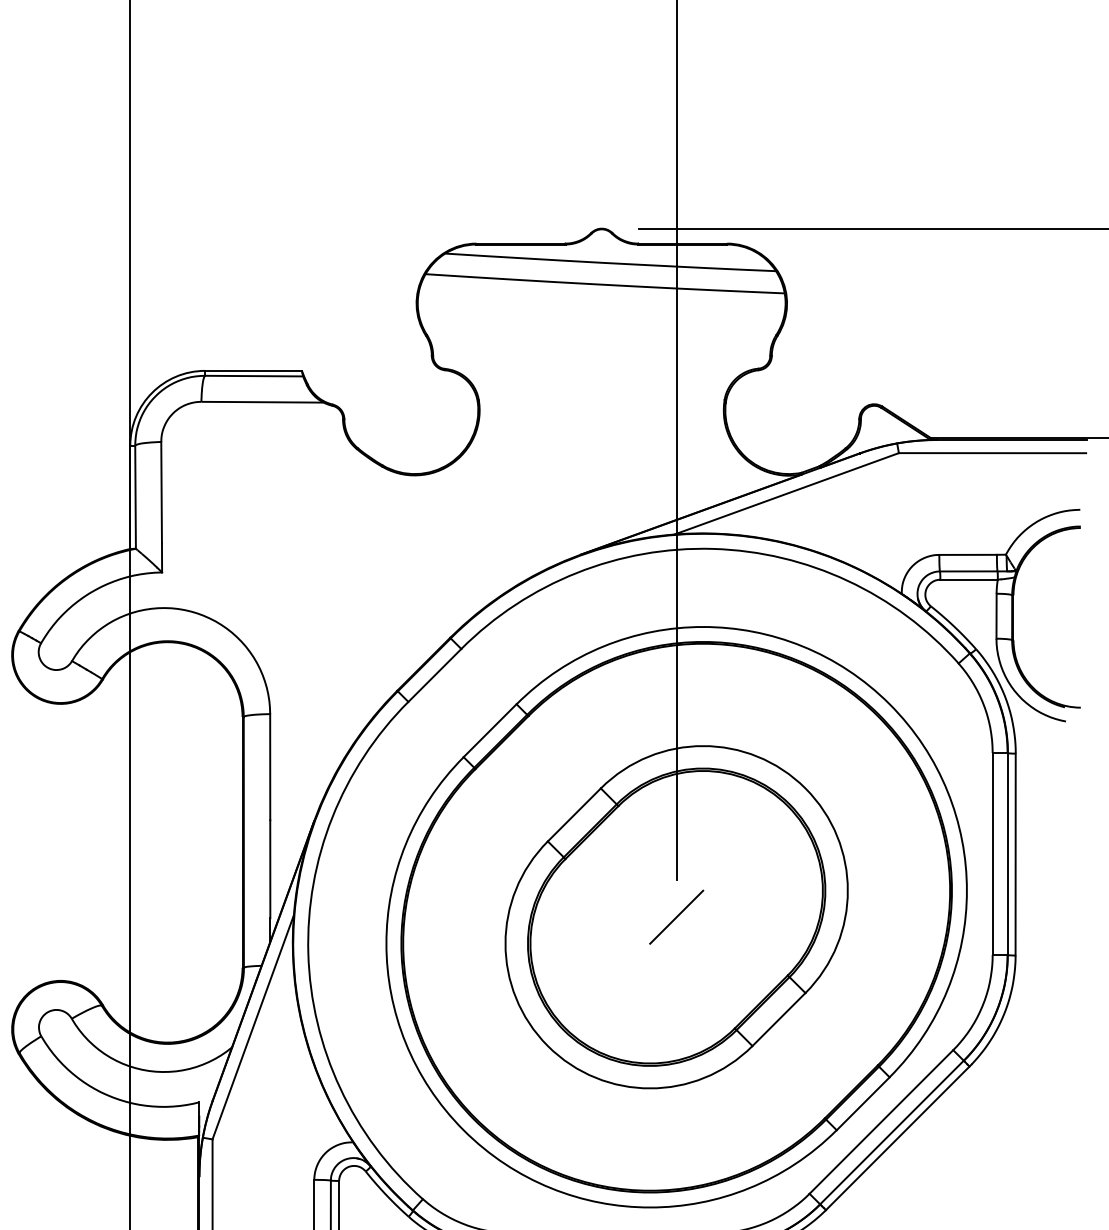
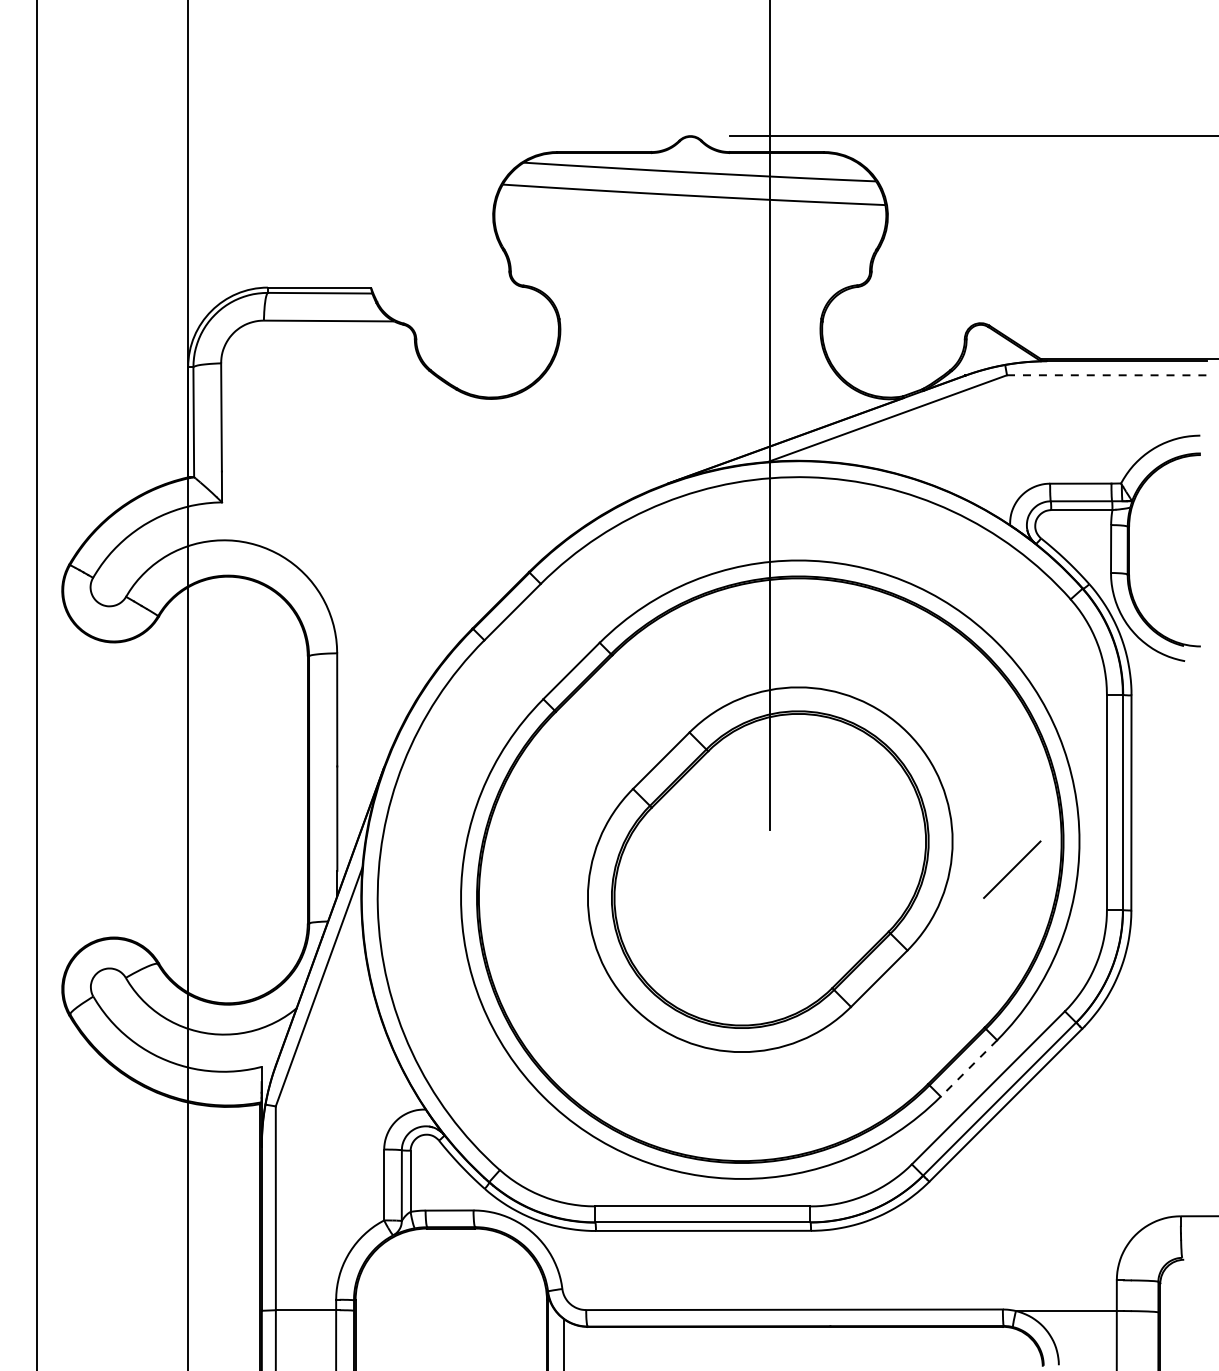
line: (992, 453) -> (1106, 375), solid -> dashed
line: (676, 917) -> (1012, 869), moved
line: (863, 1103) -> (969, 1068), solid -> dashed

